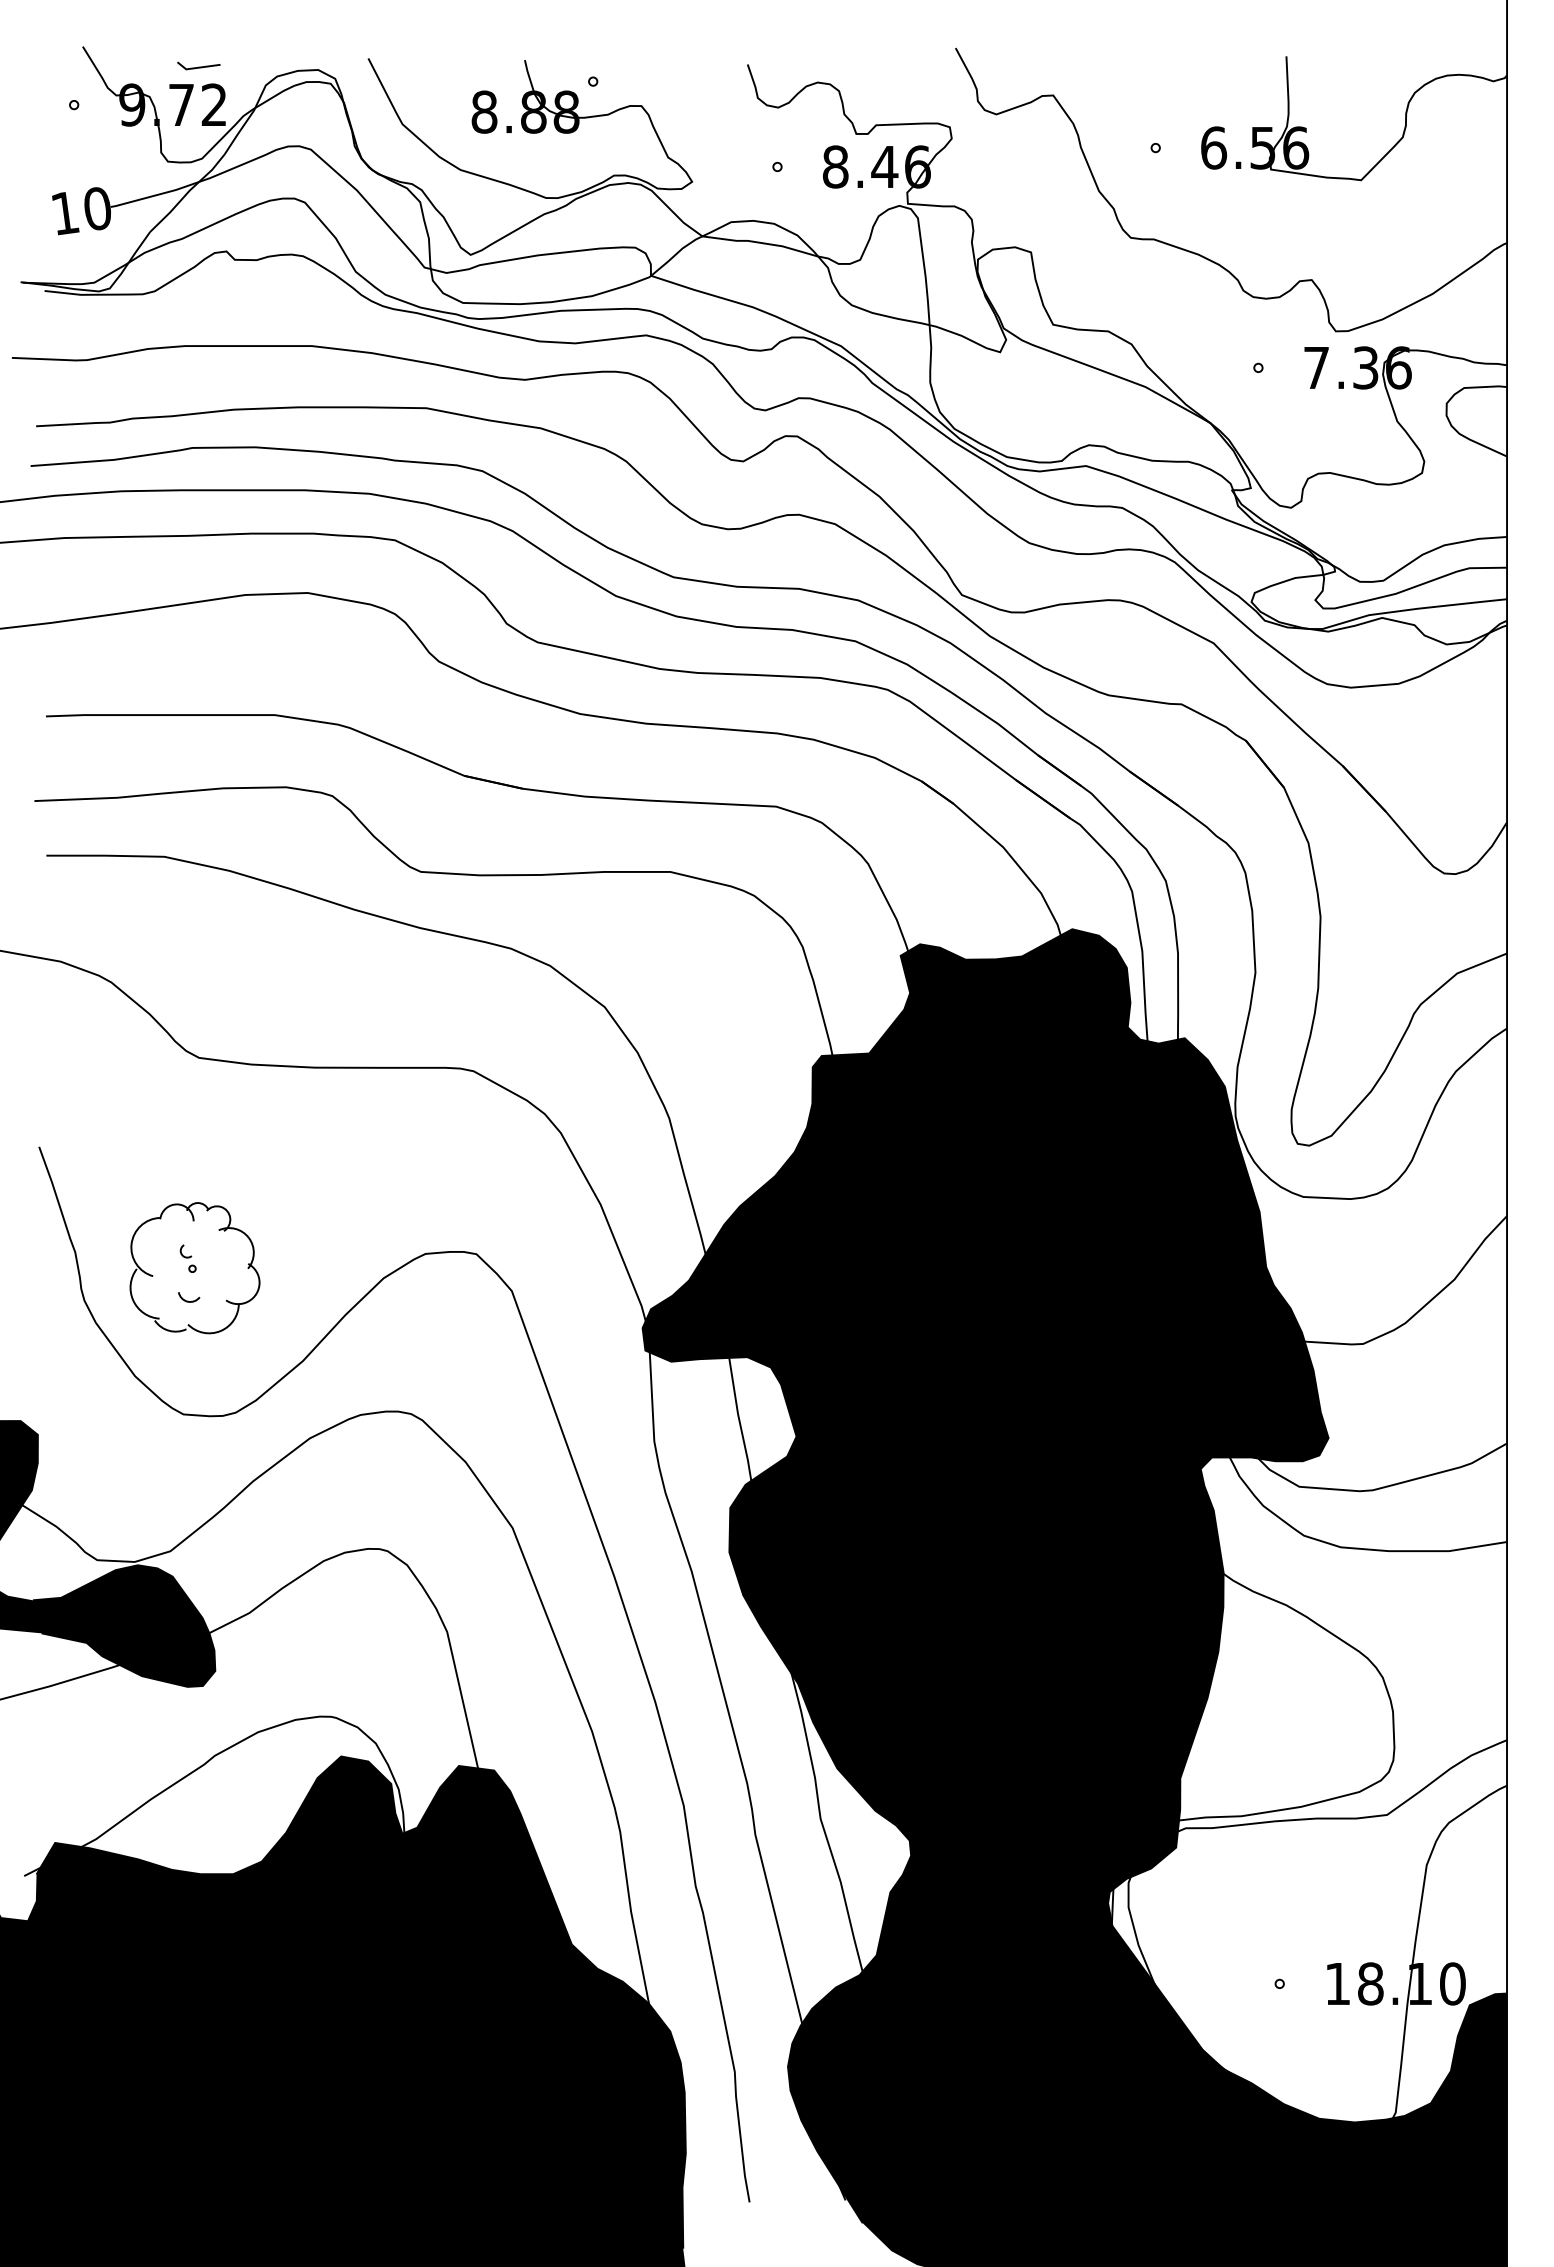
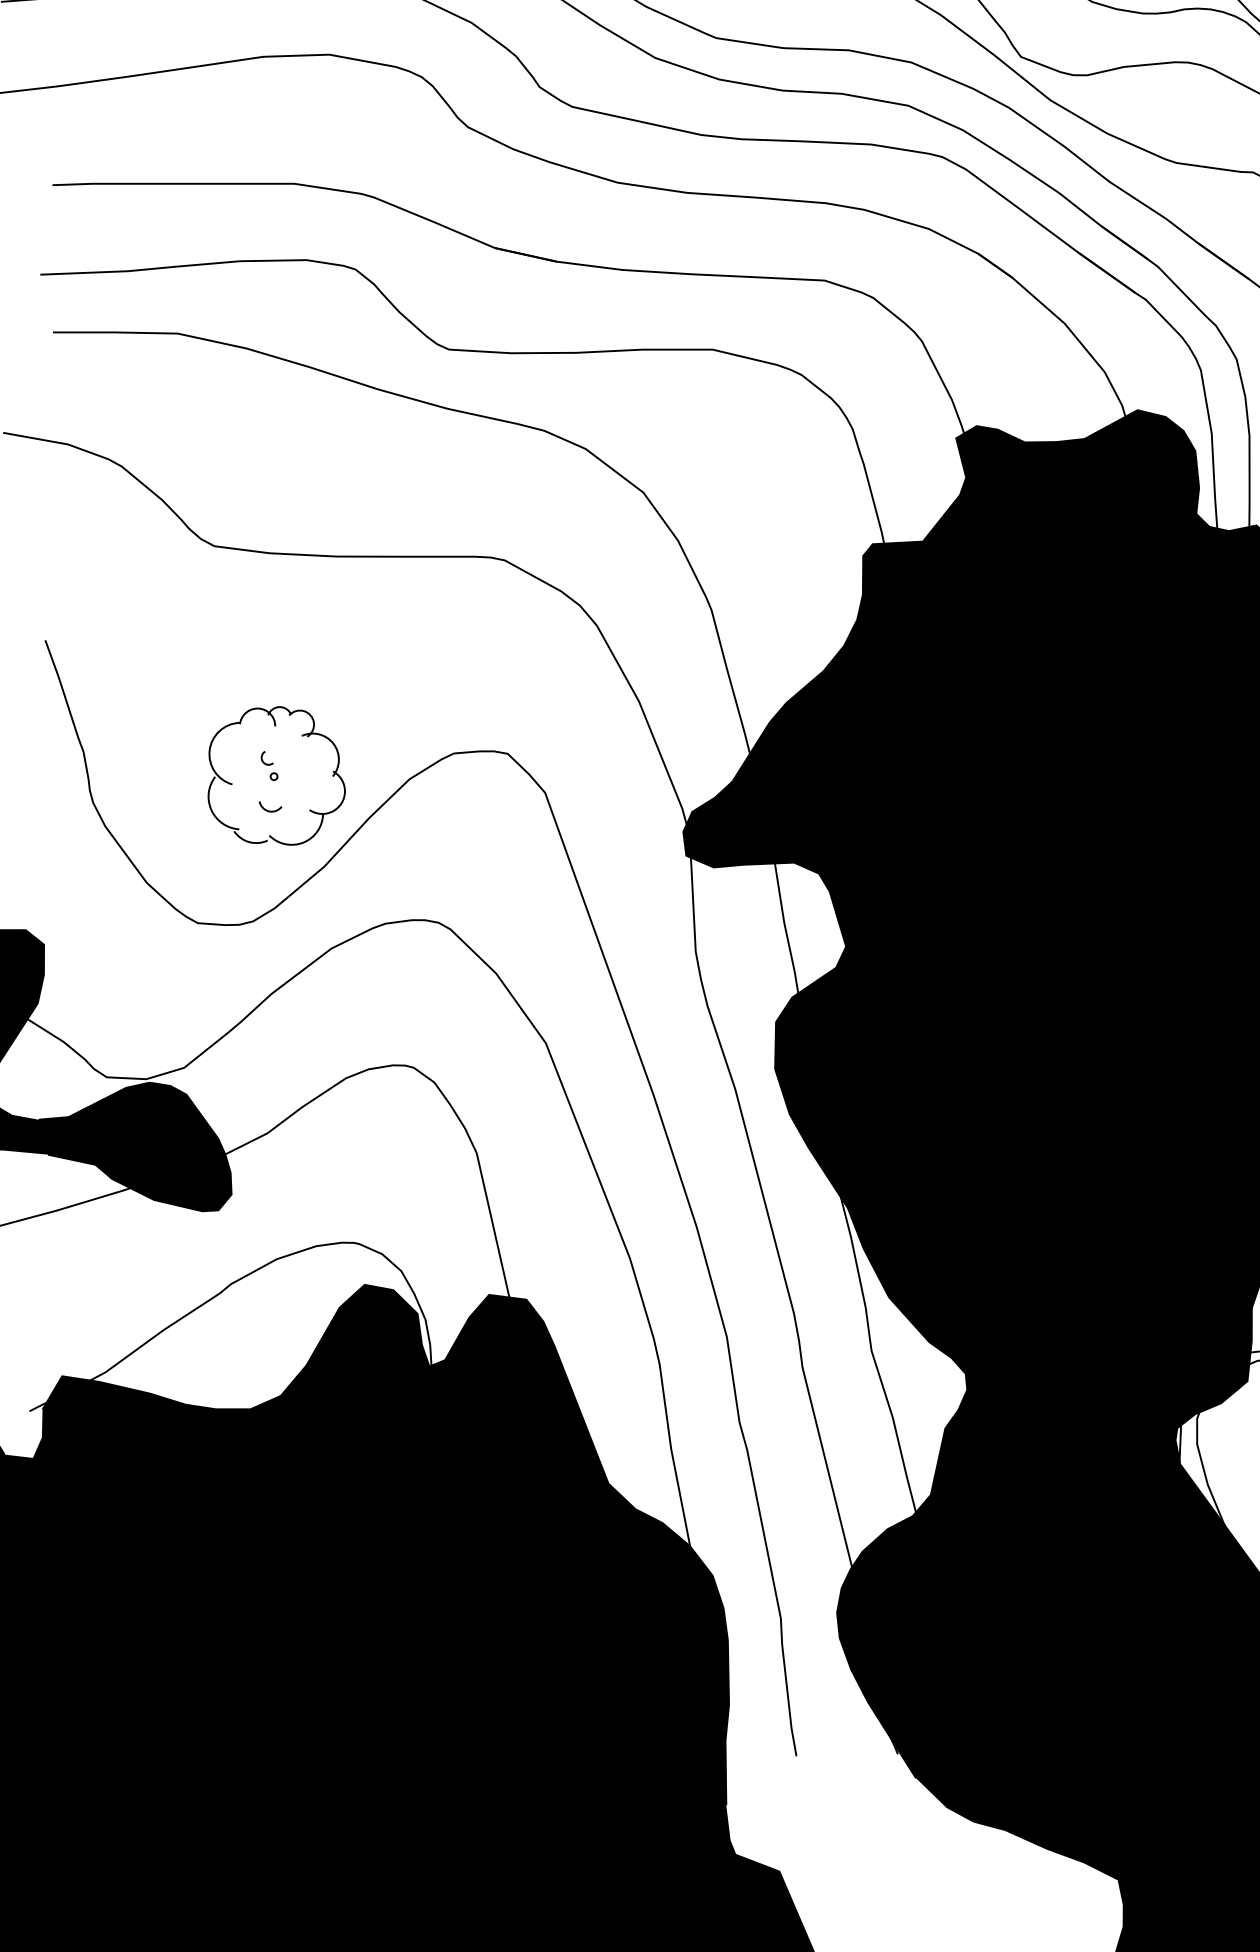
part: (194, 1268) -> (276, 776), moved

